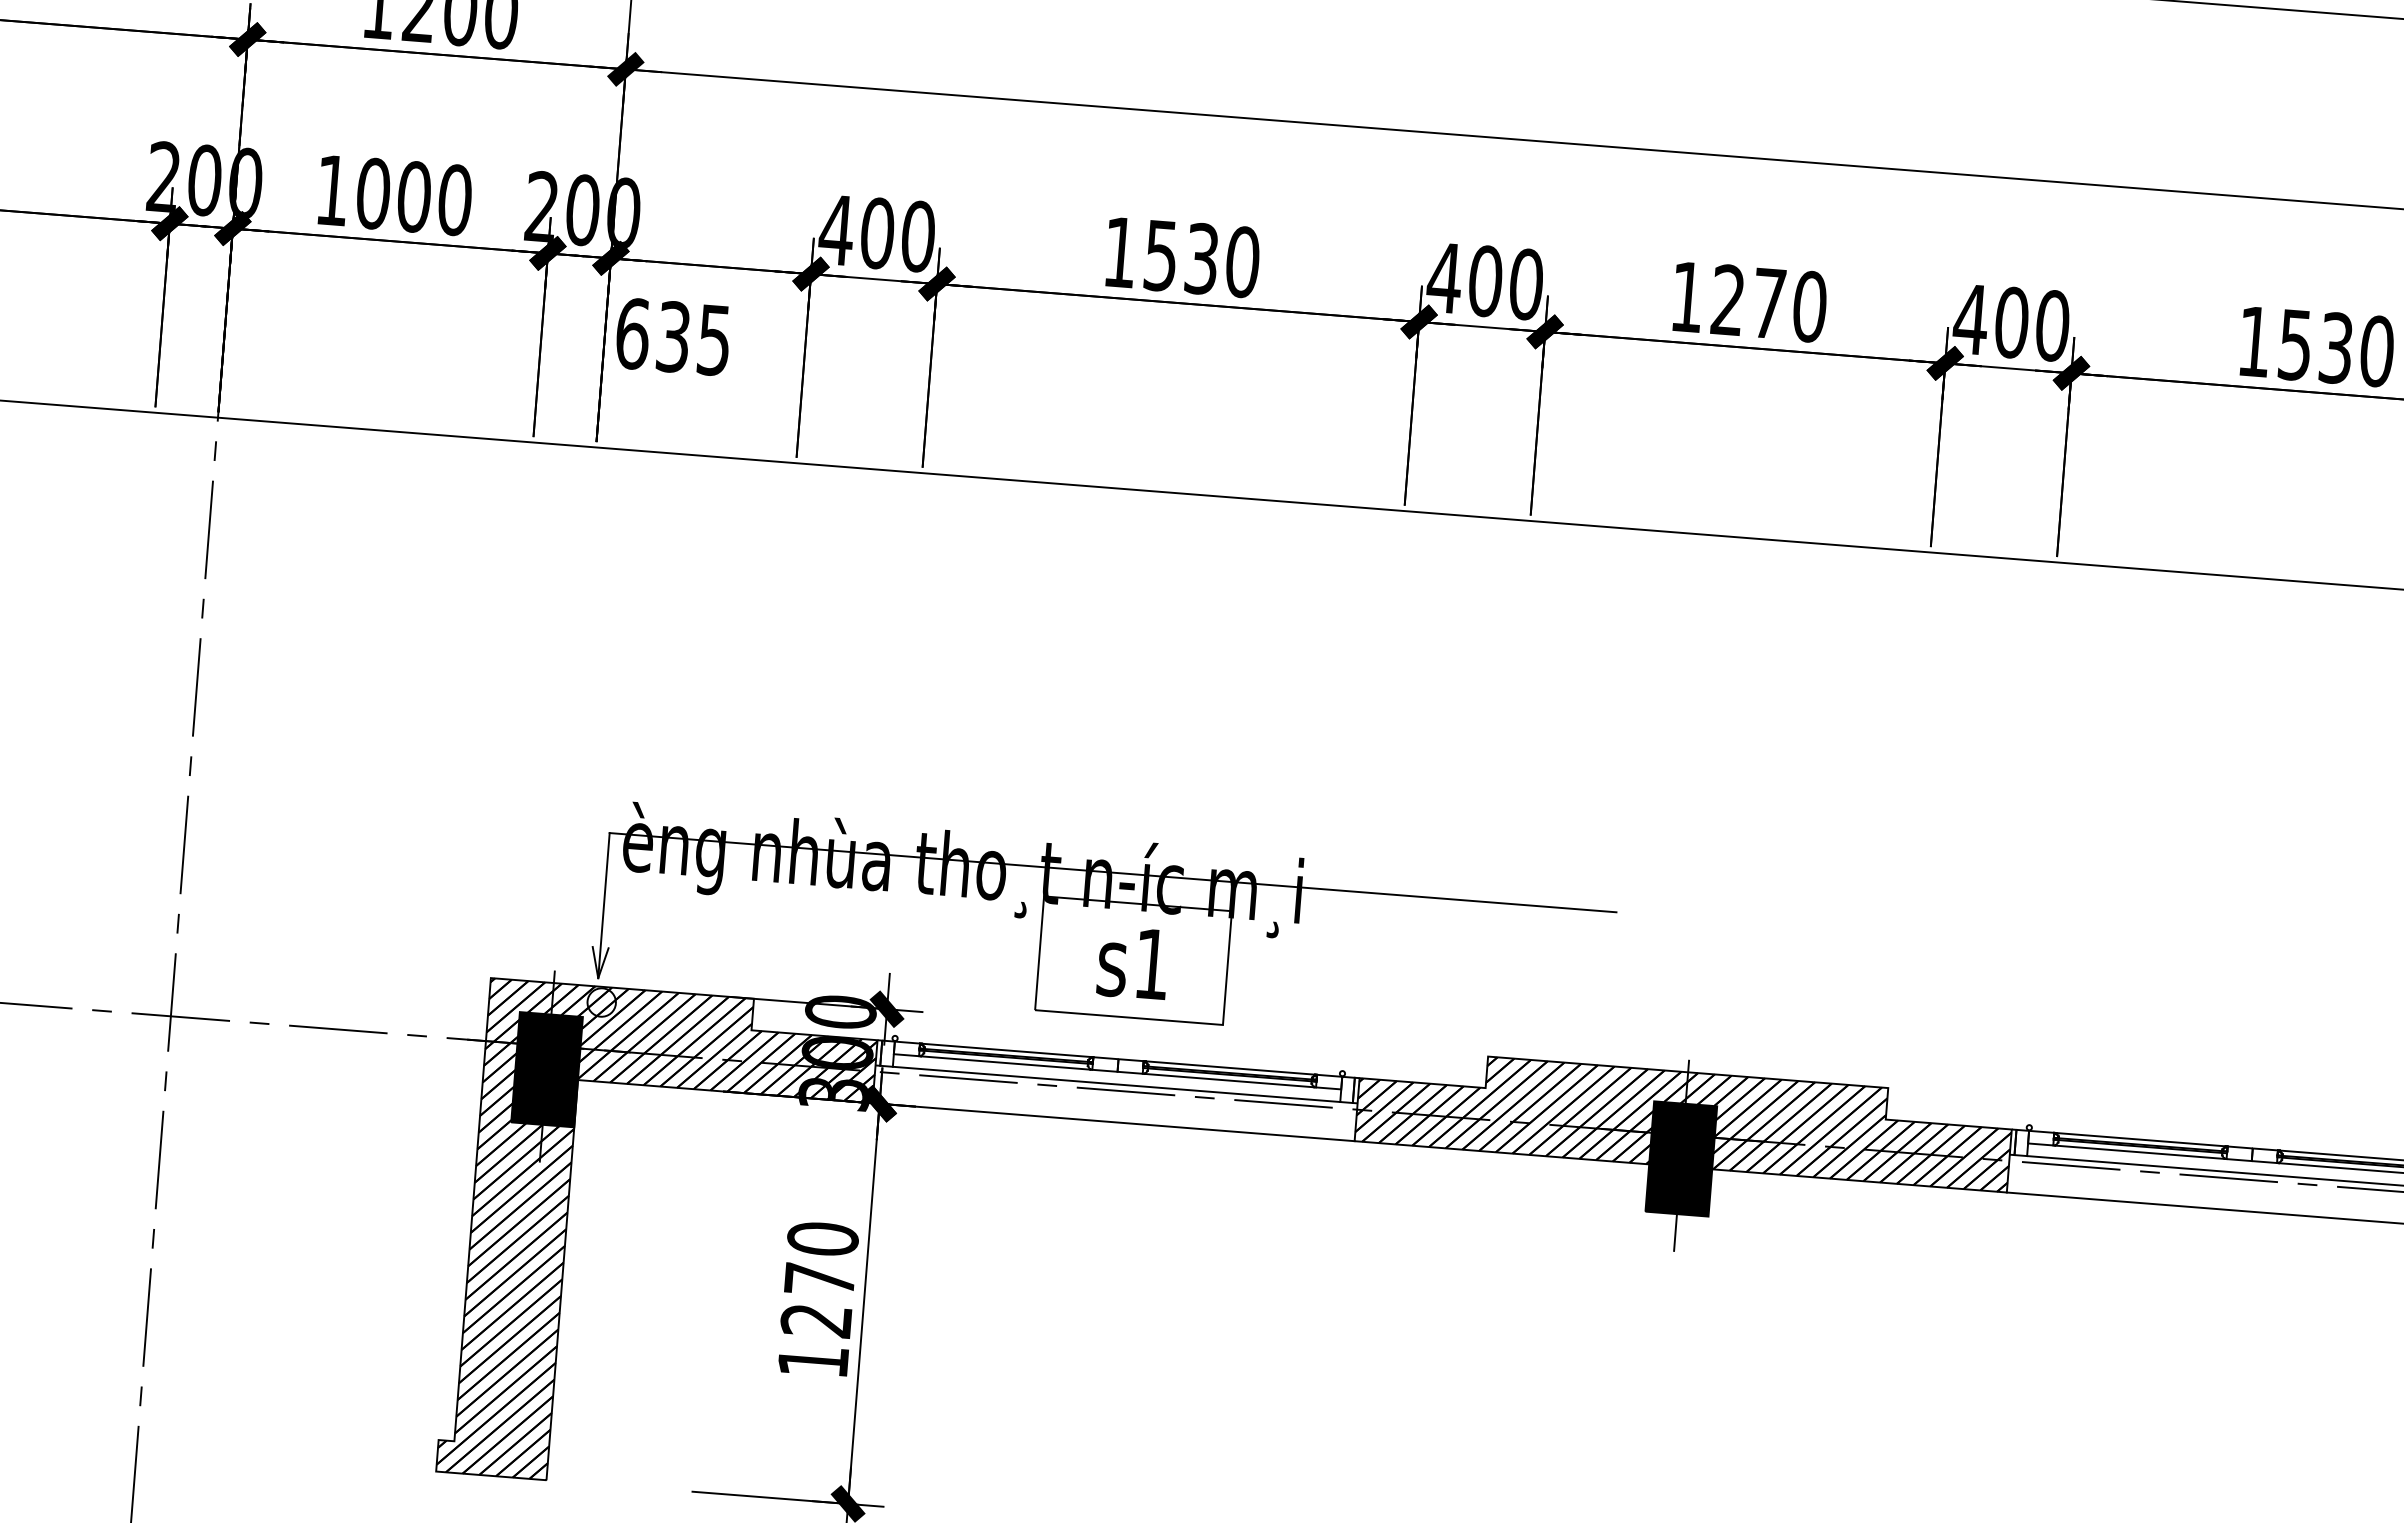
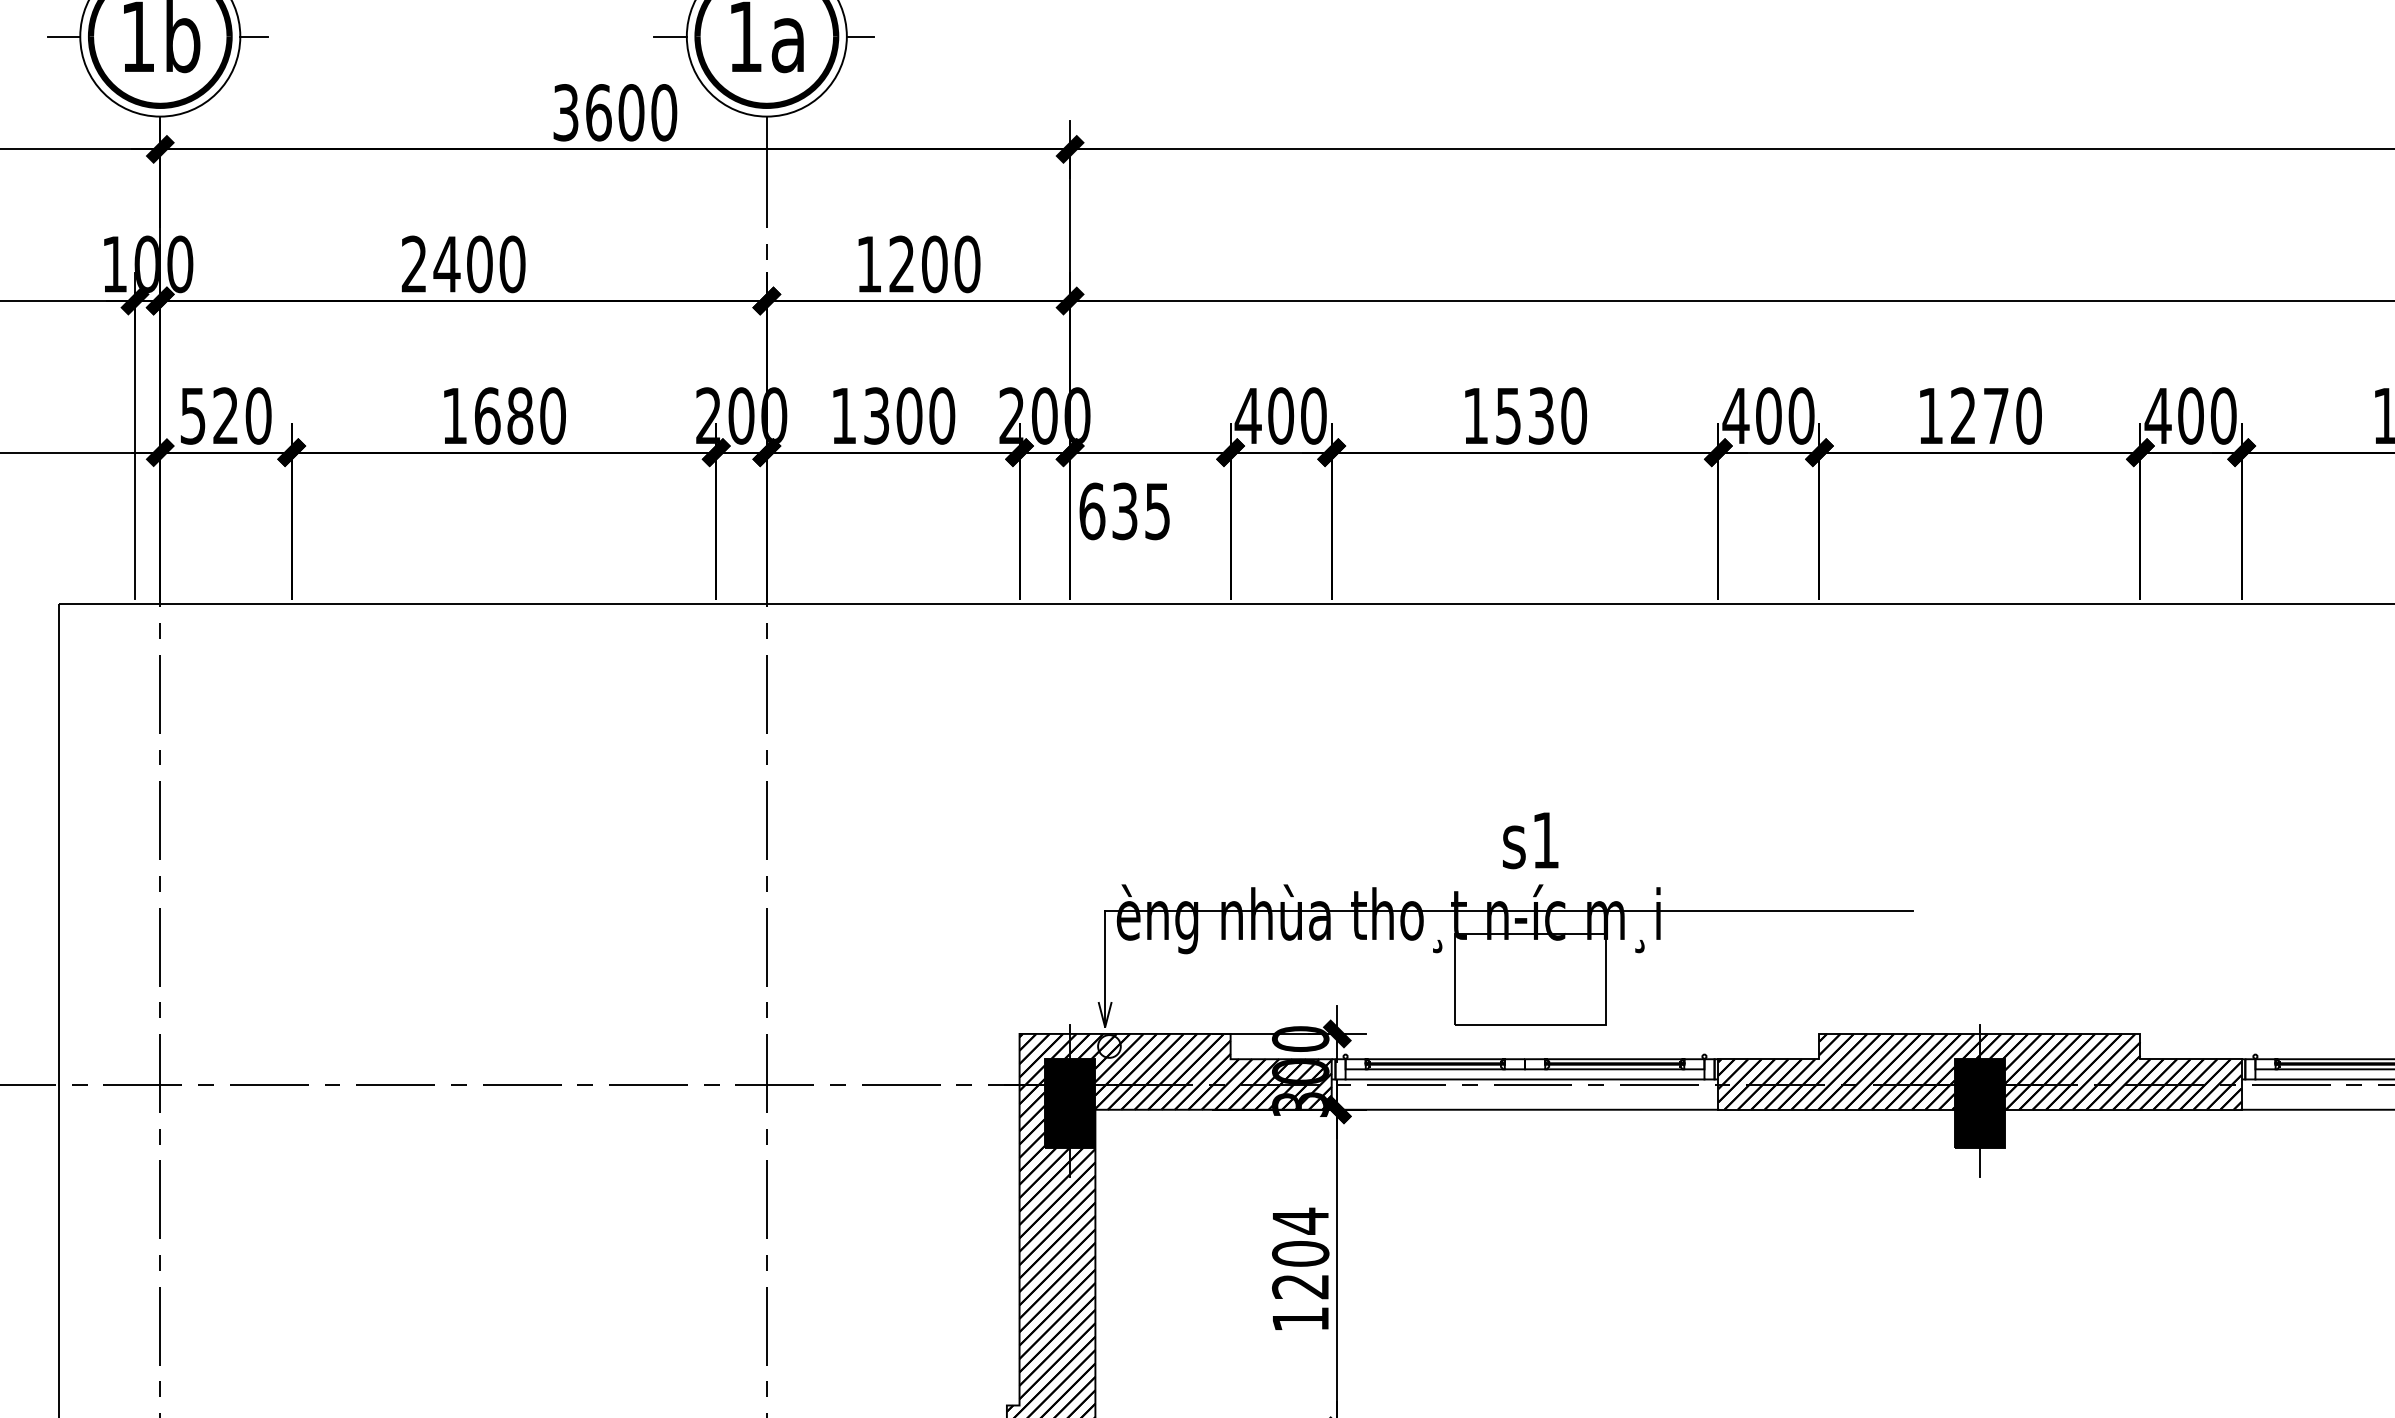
text: (373, 193) -> (876, 415), 1000 -> 1300
text: (1132, 962) -> (1530, 840), moved
text: (821, 1258) -> (1300, 1236), 1270 -> 1204

